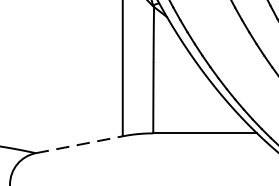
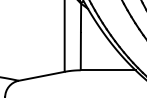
line: (80, 145) -> (42, 76), dashed -> solid

